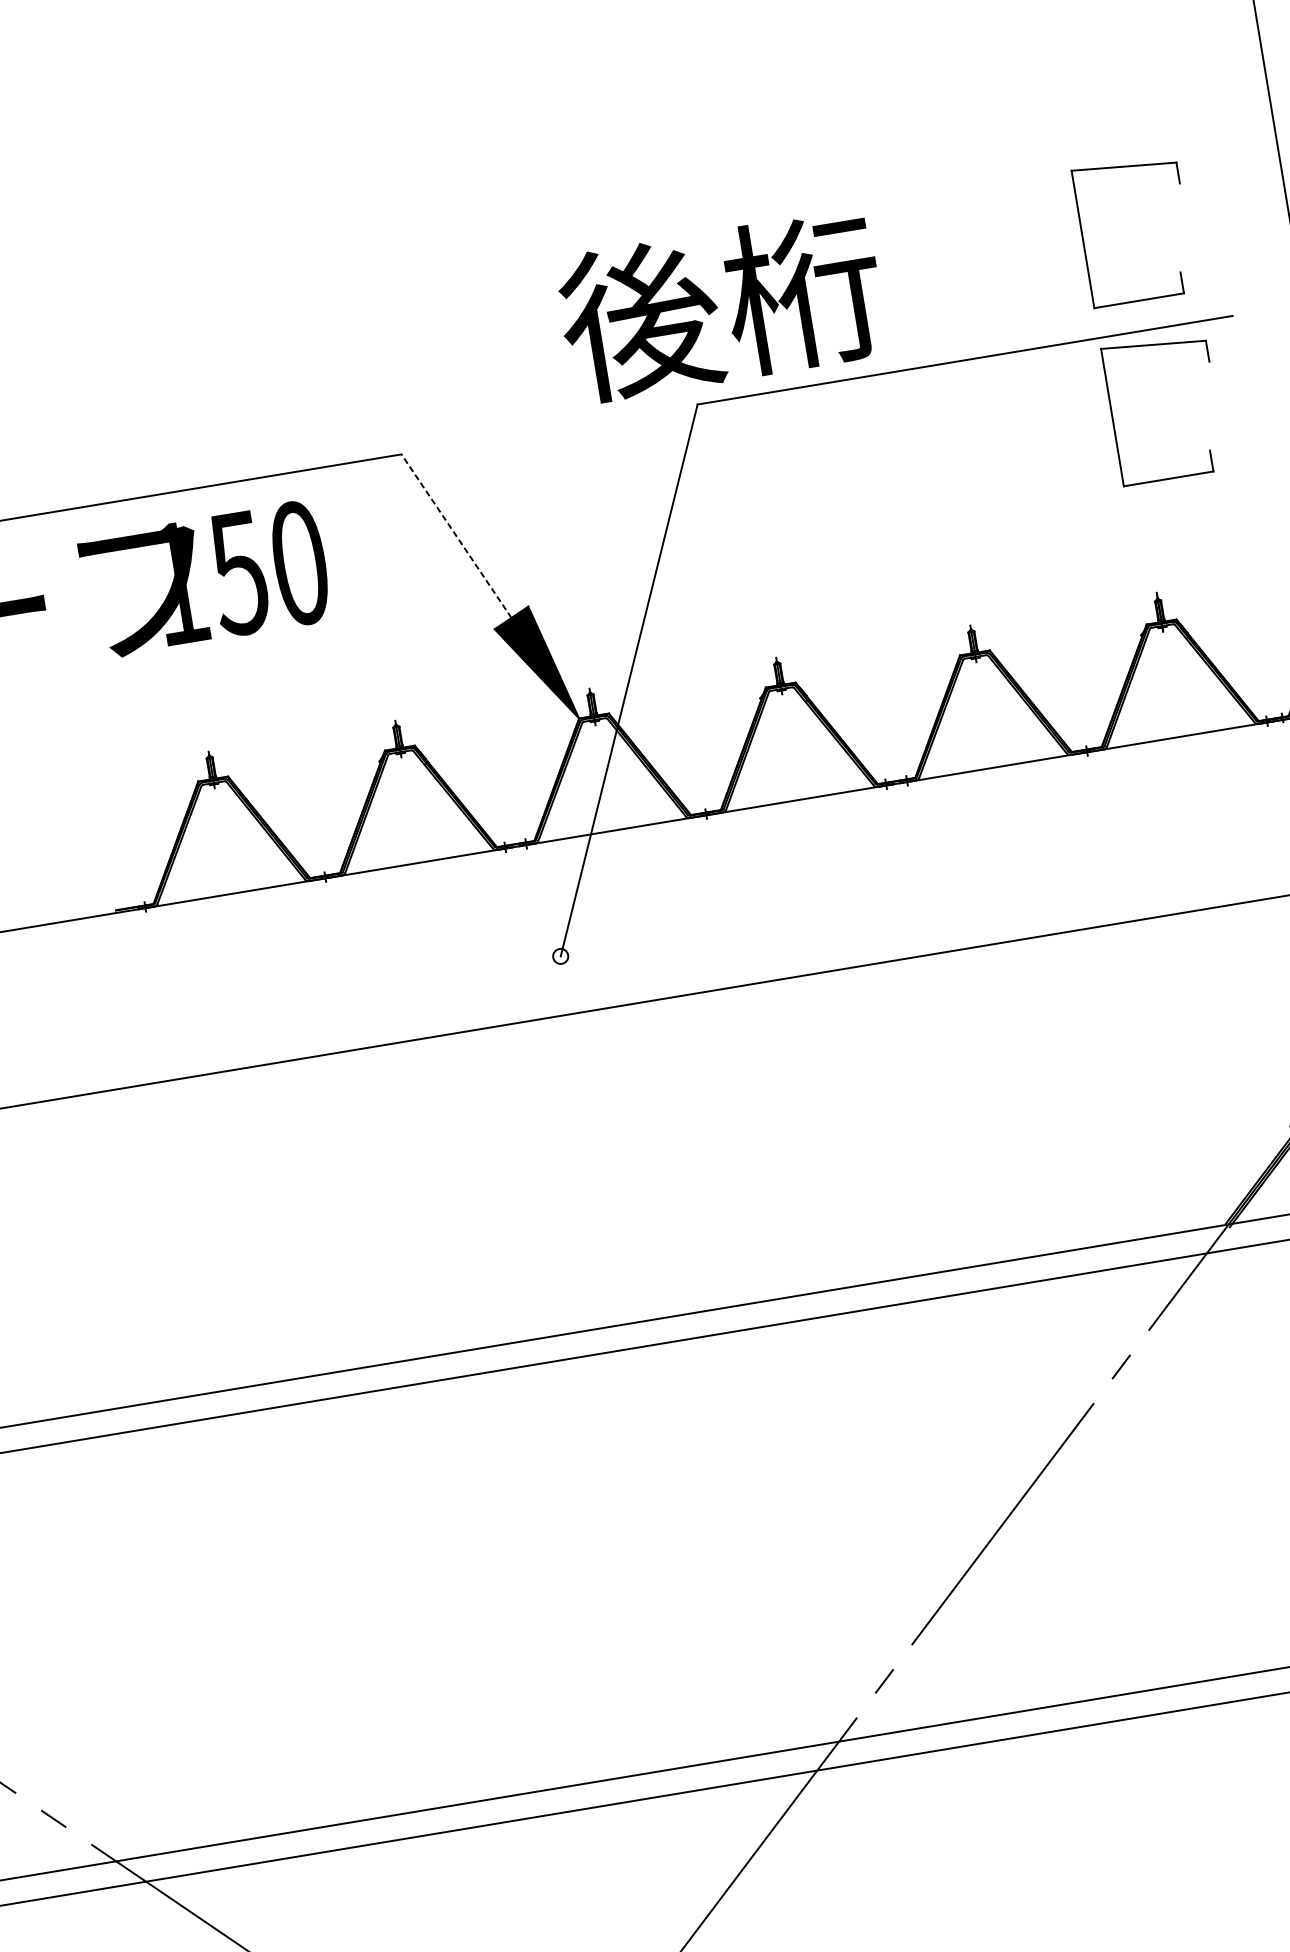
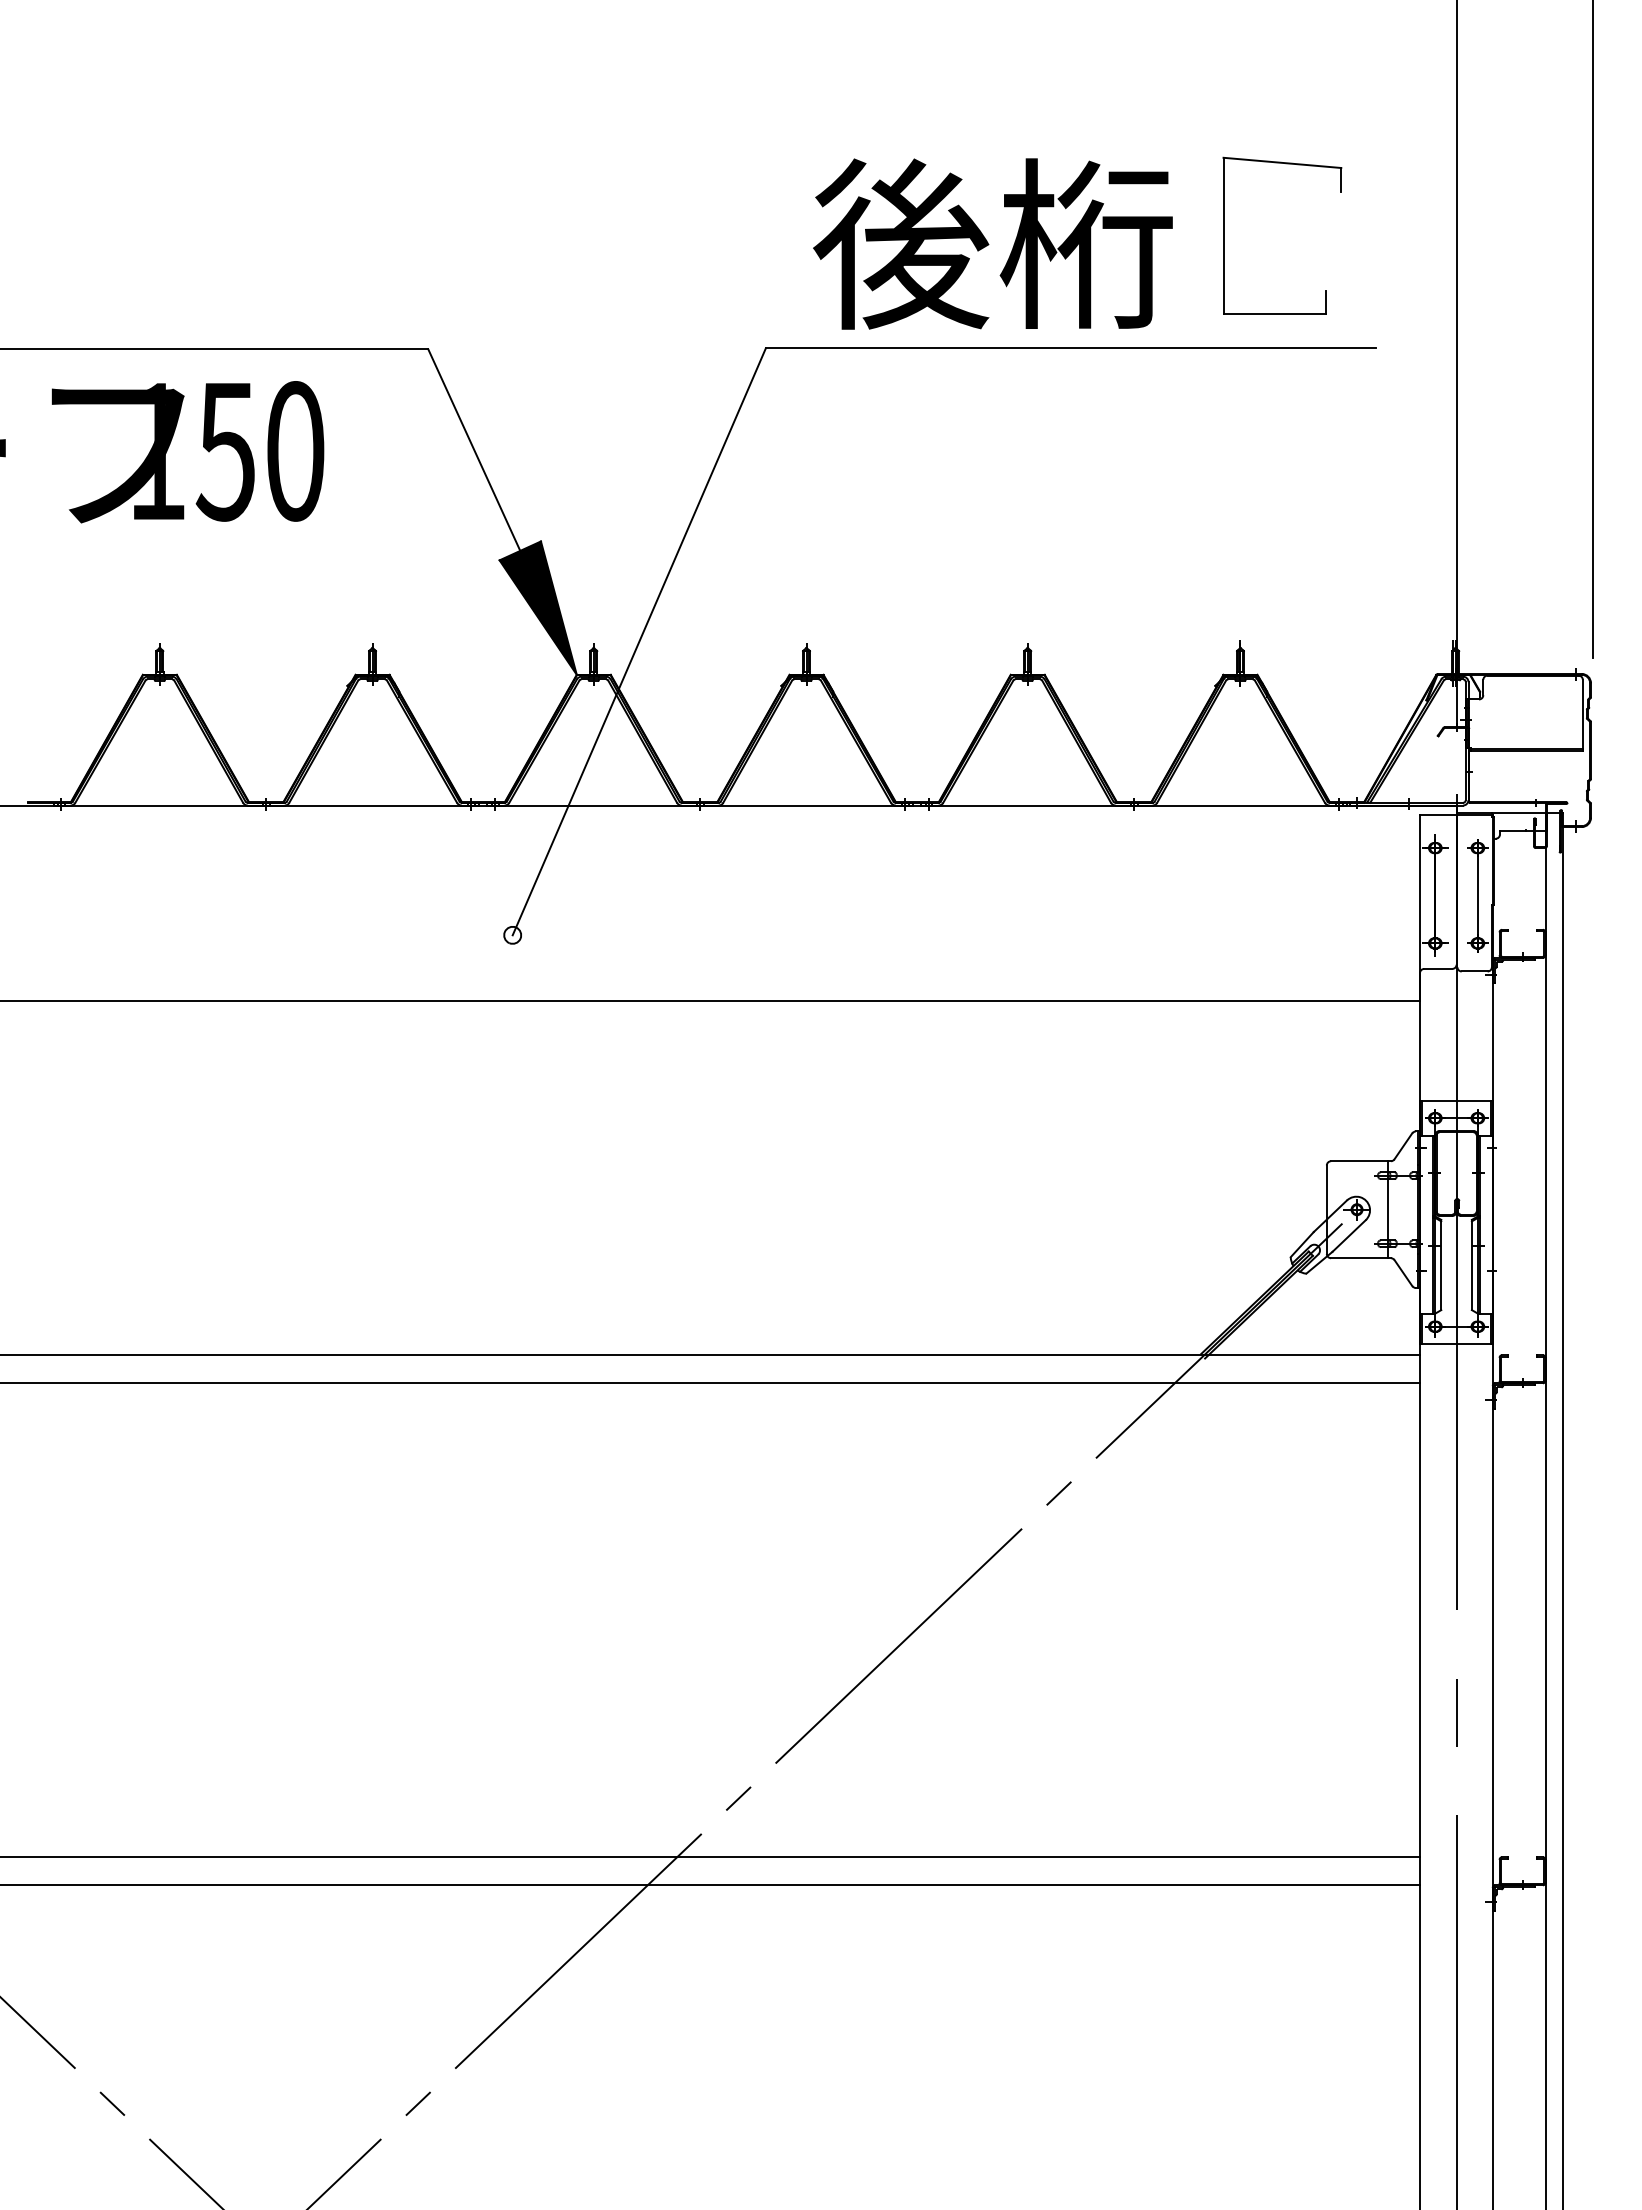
text: (720, 306) -> (992, 243), moved
part: (1113, 416) -> (1224, 438), removed
line: (456, 536) -> (474, 450), dashed -> solid

